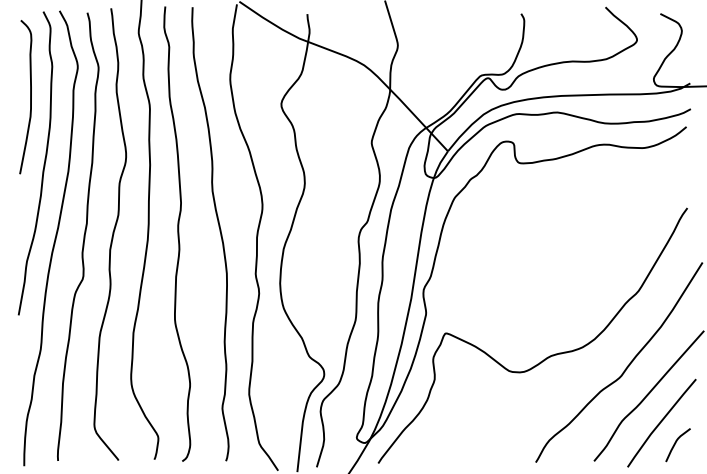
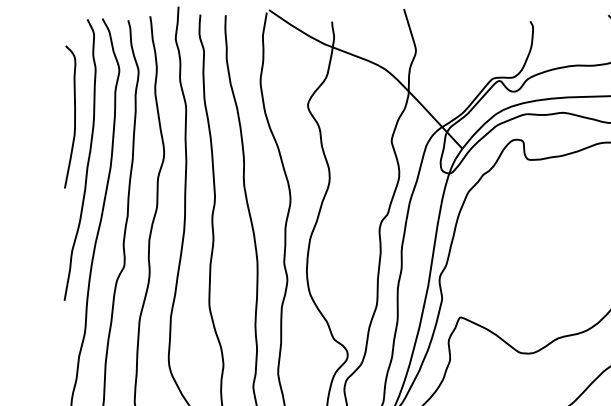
curve: (30, 97) -> (74, 117), moved

